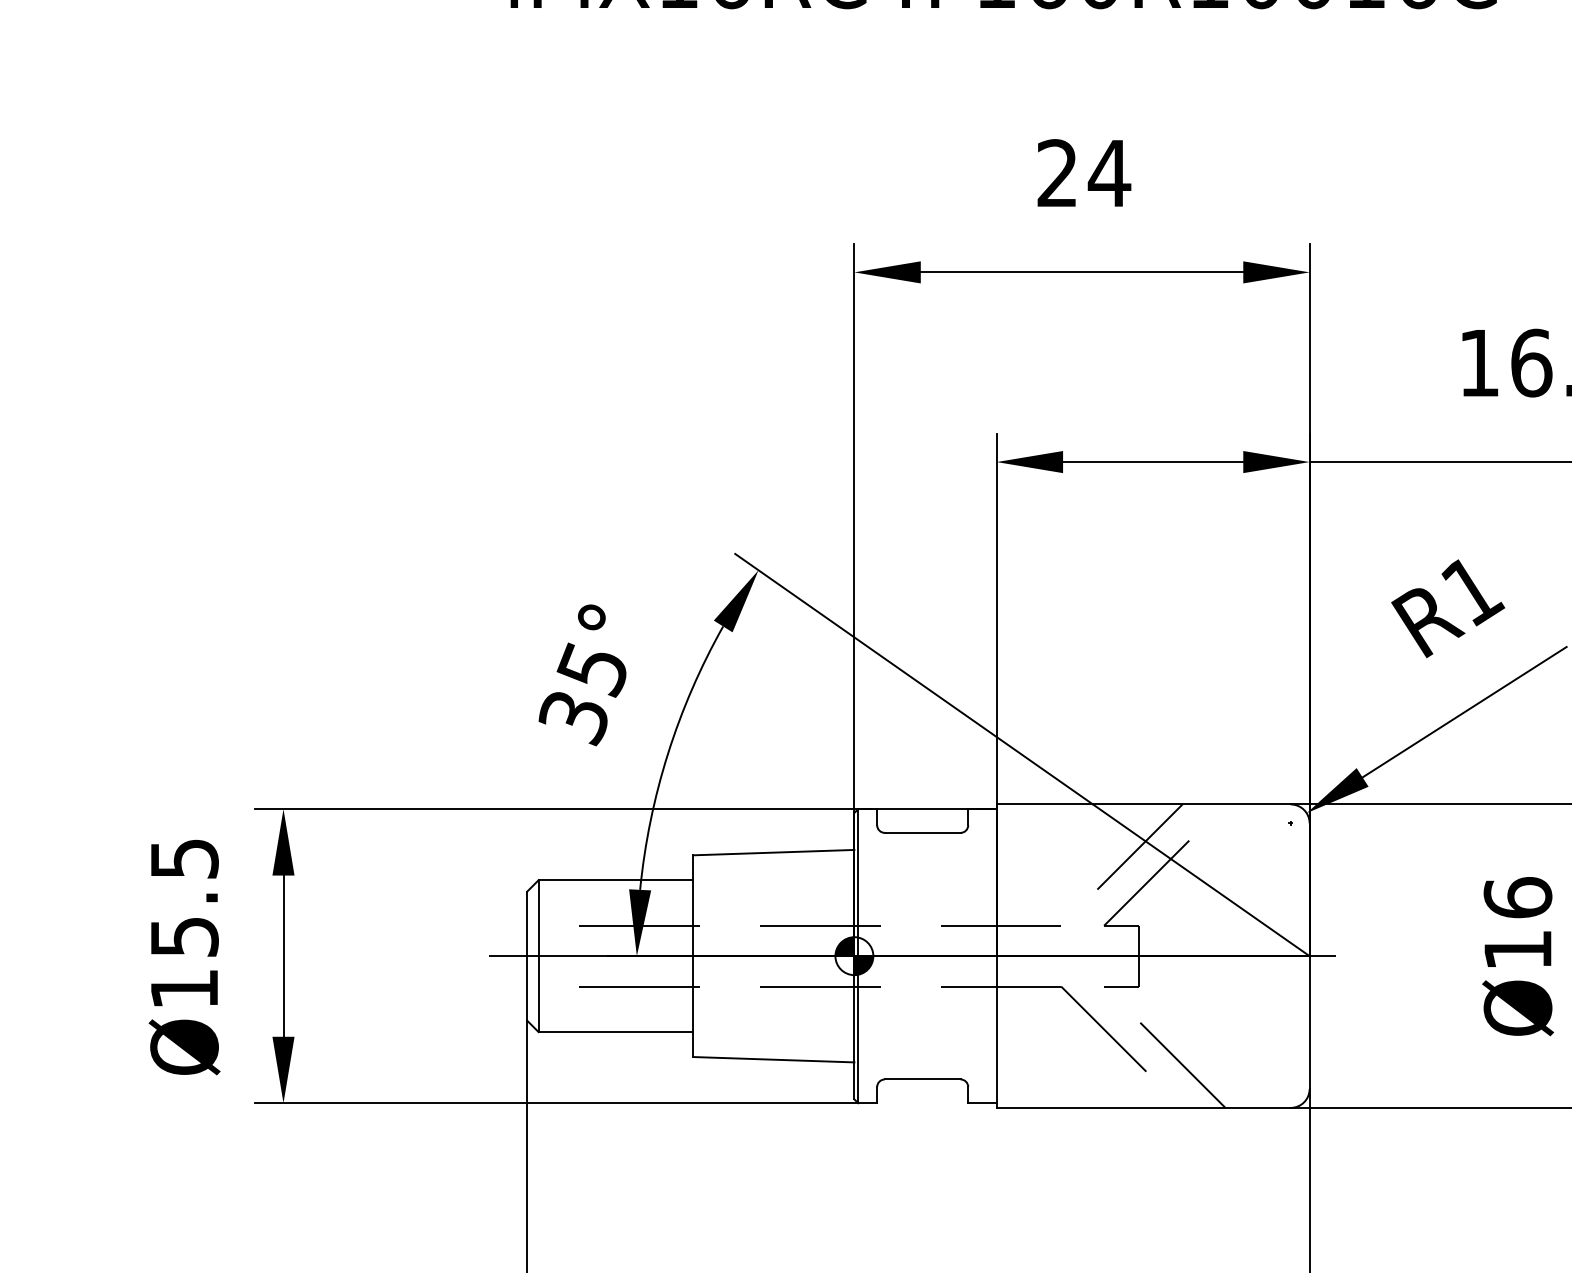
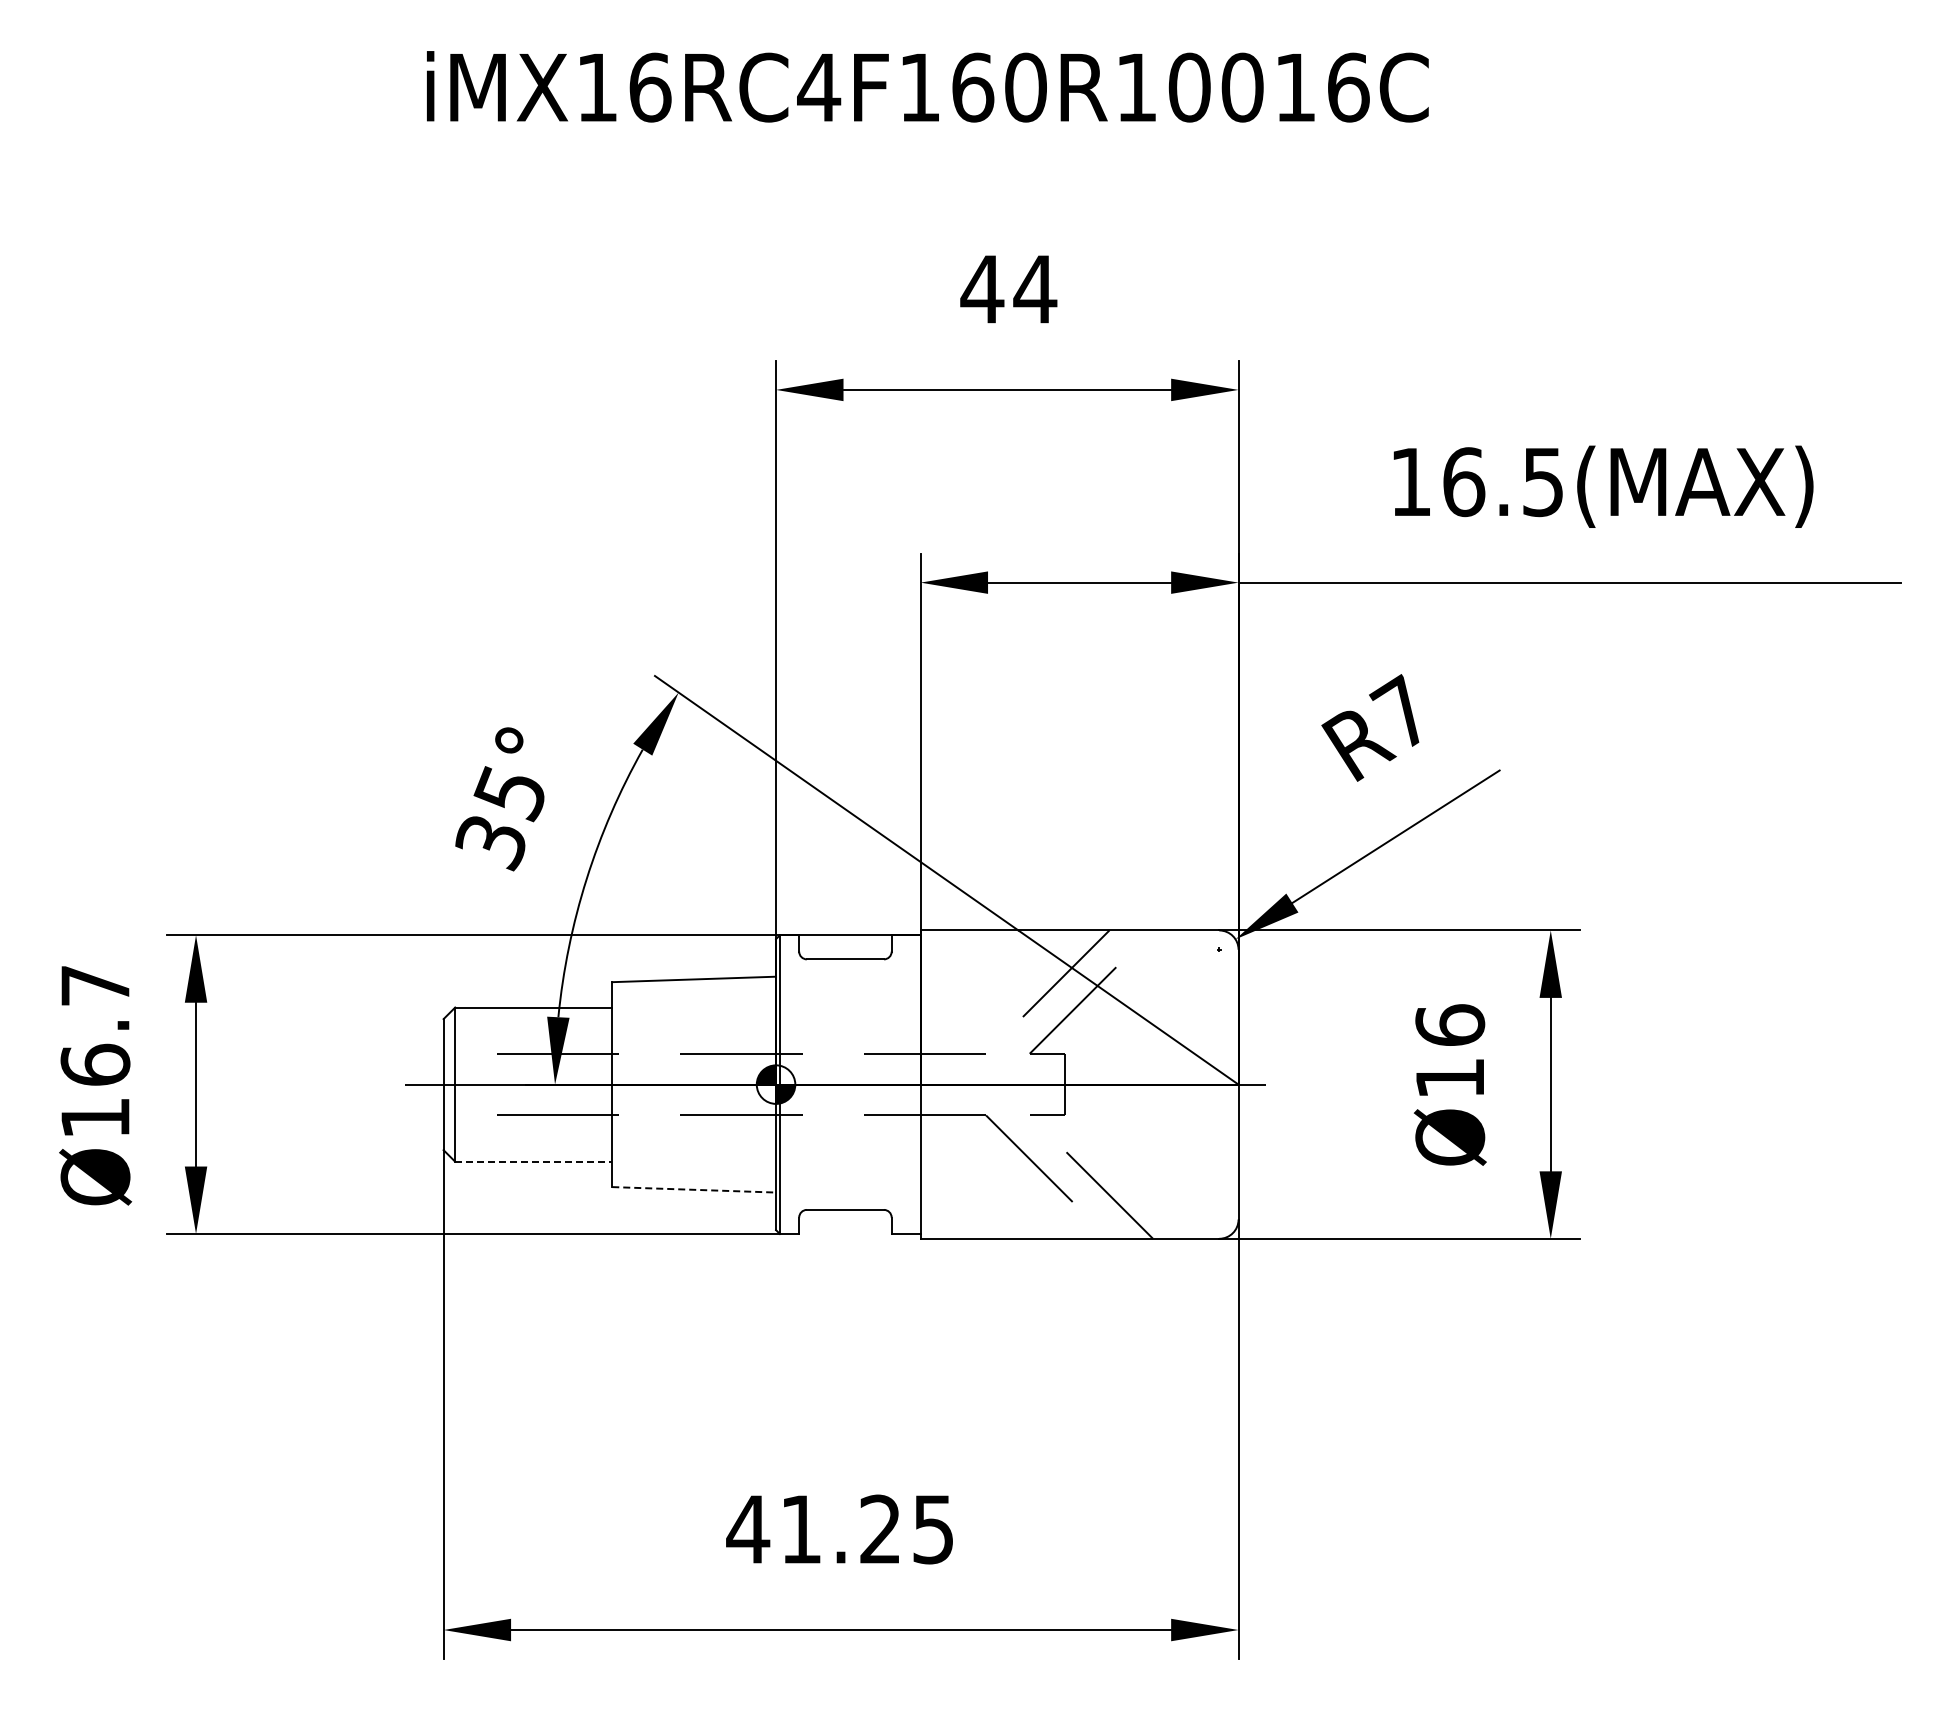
text: (1057, 172) -> (982, 288), 24 -> 44
text: (1471, 588) -> (1403, 711), R1 -> R7
text: (184, 897) -> (95, 1025), Ø15.5 -> Ø16.7
line: (615, 1031) -> (533, 1161), solid -> dashed
line: (774, 1059) -> (694, 1189), solid -> dashed

